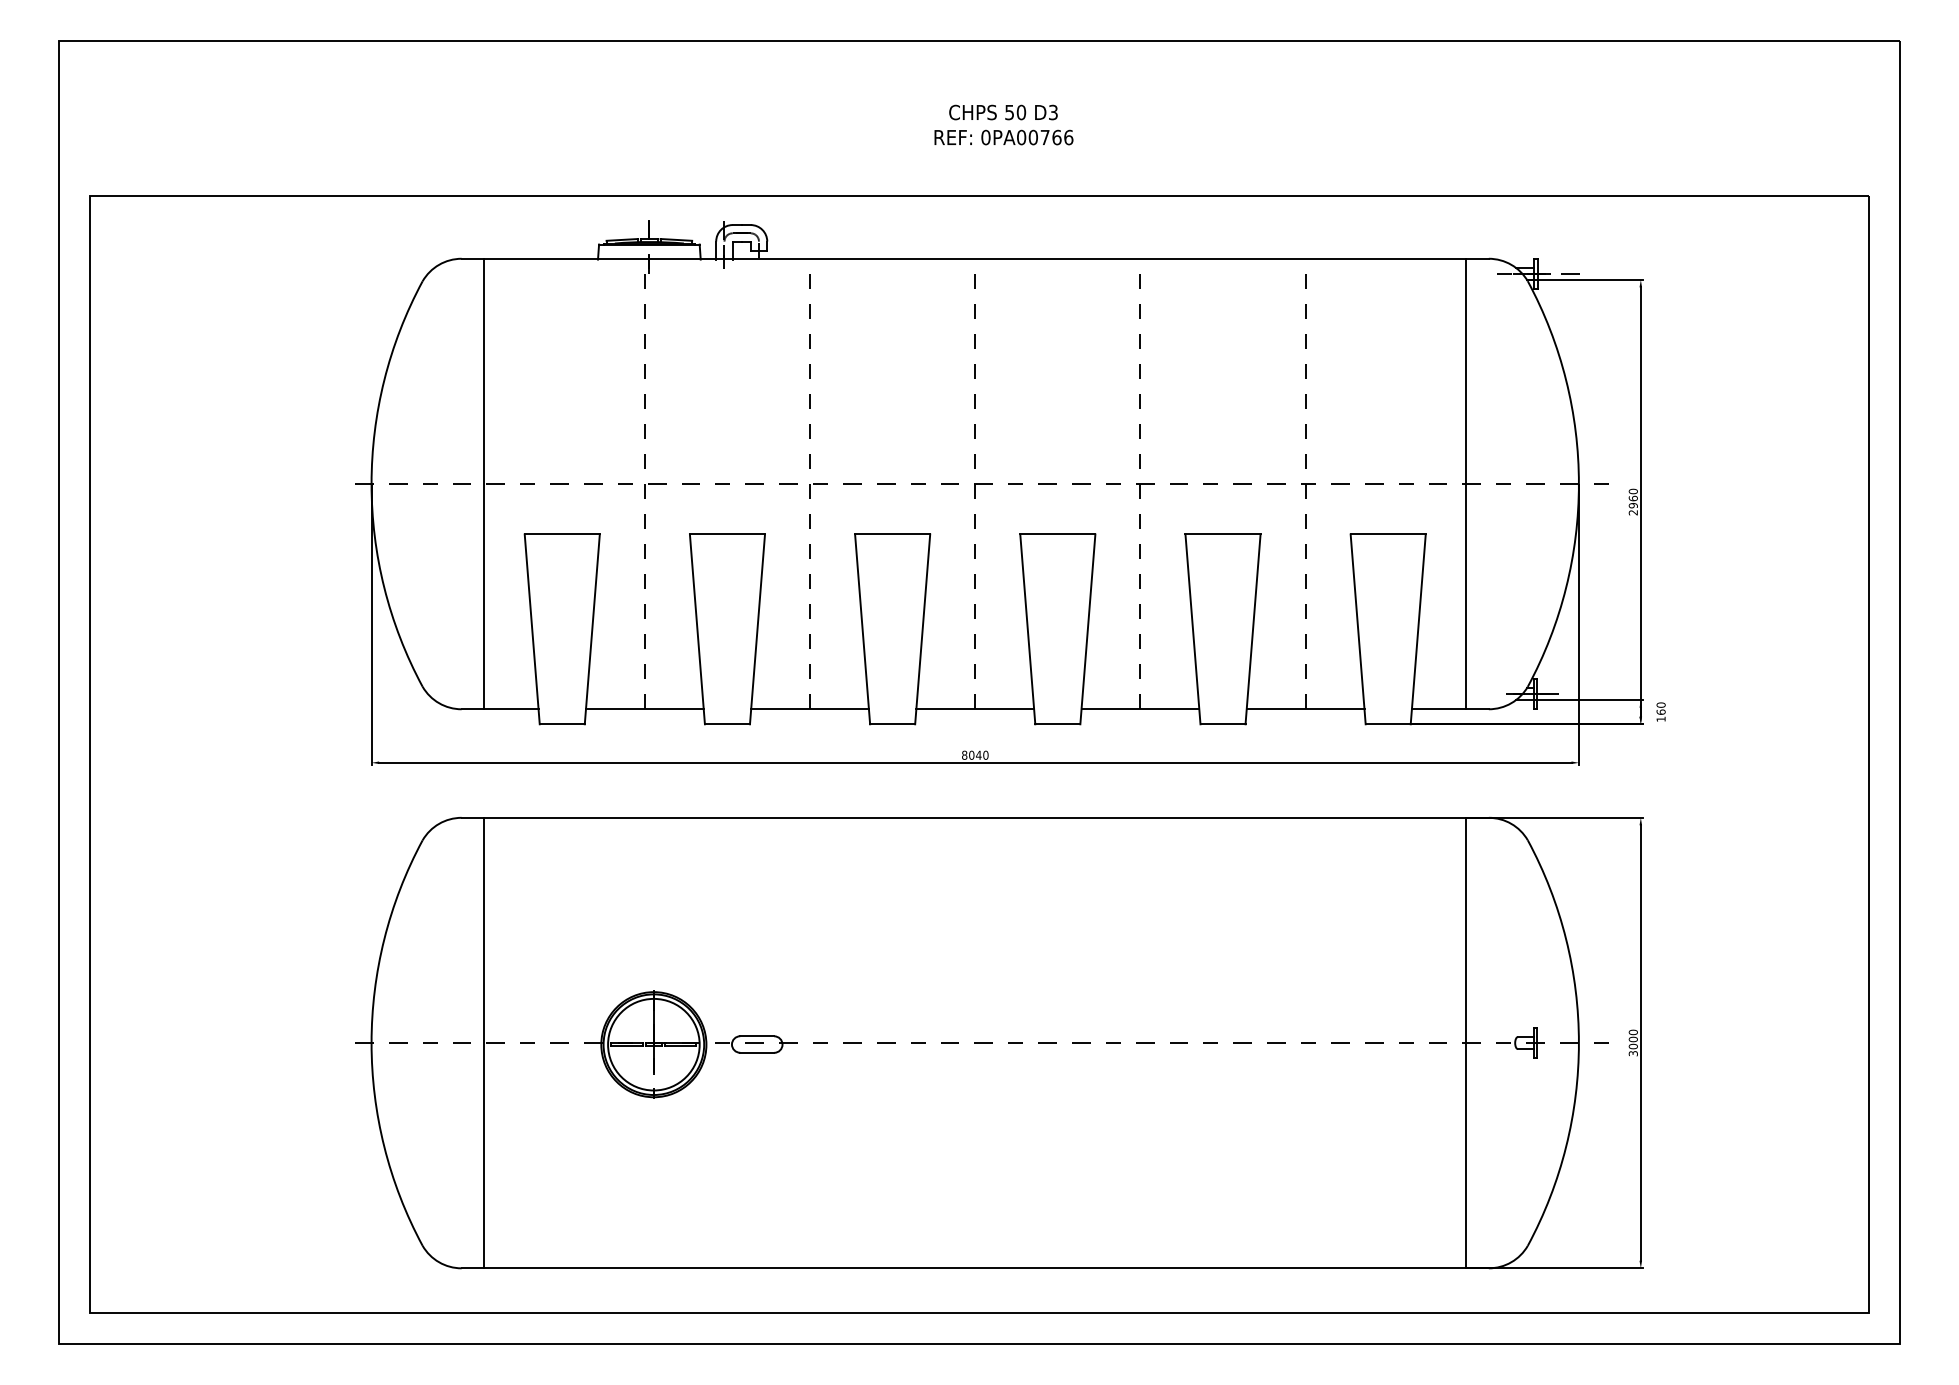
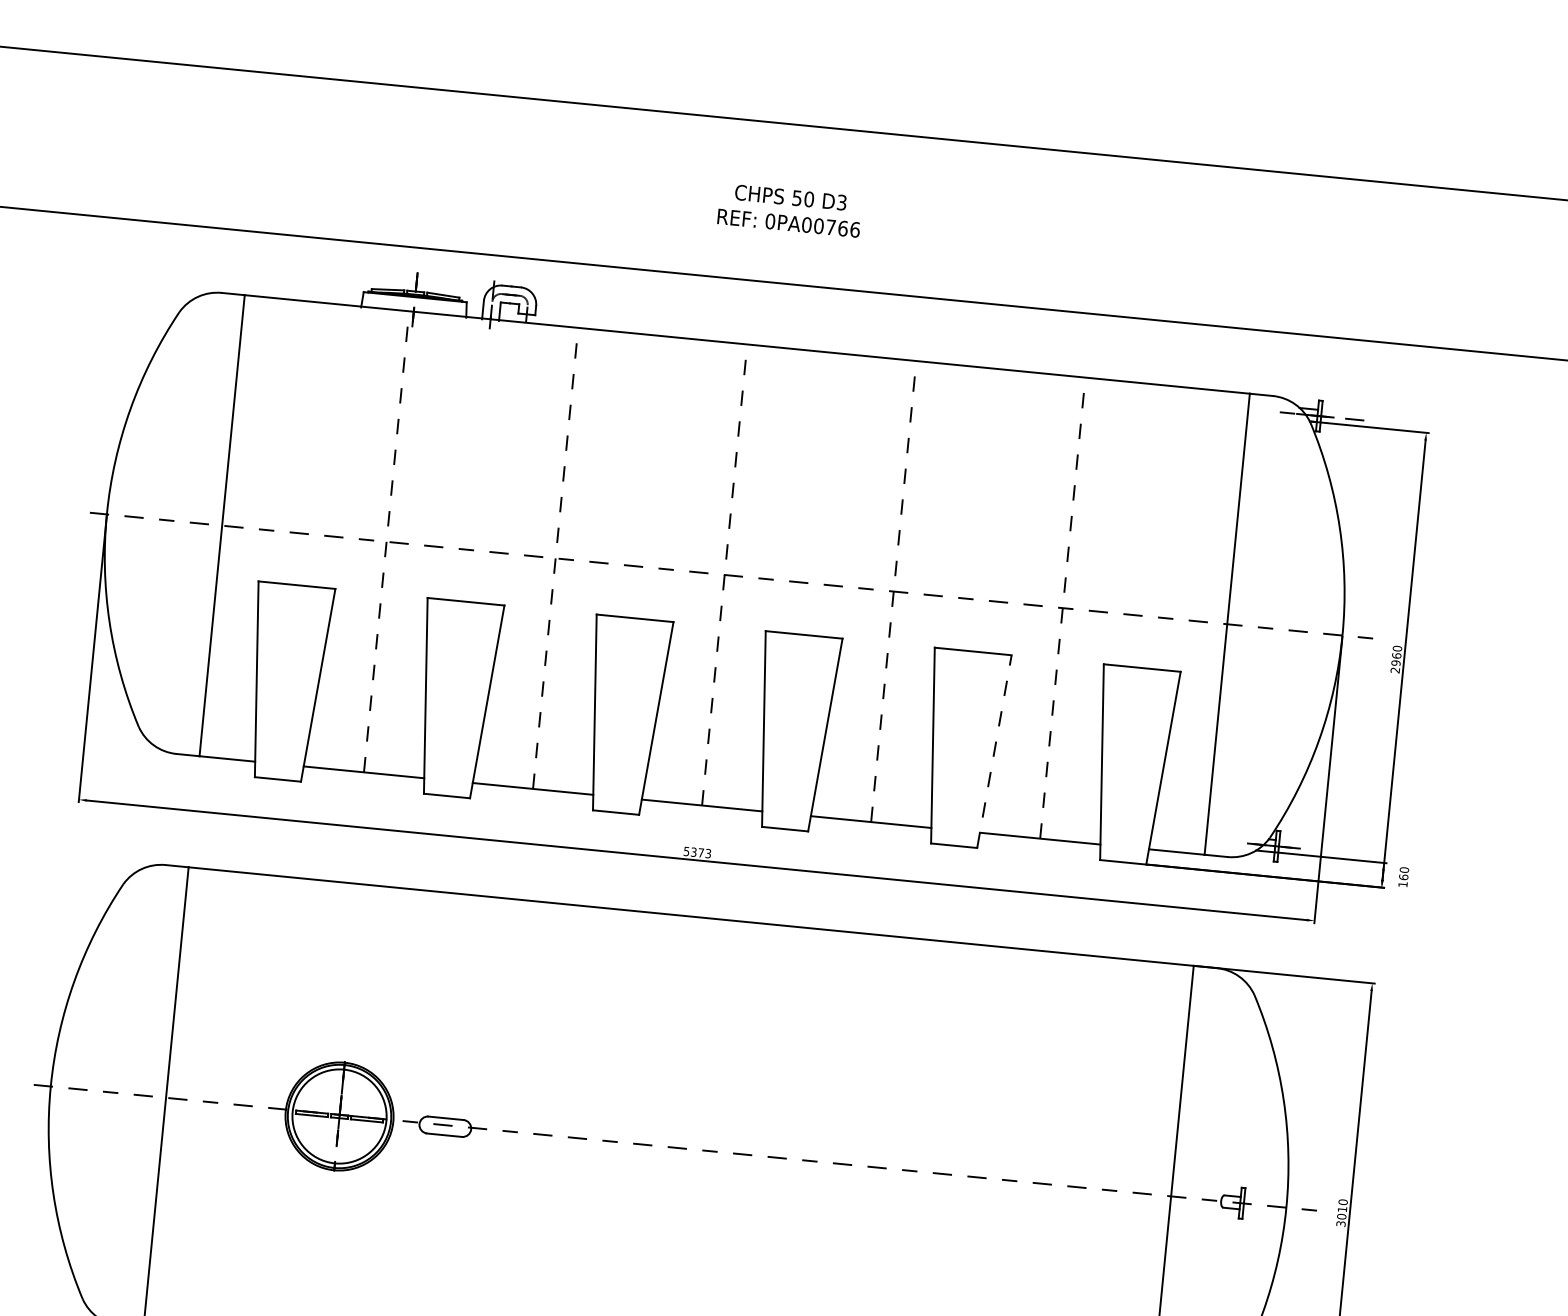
line: (1253, 628) -> (994, 750), solid -> dashed
text: (975, 754) -> (697, 851), 8040 -> 5373
text: (1632, 1039) -> (1341, 1209), 3000 -> 3010

